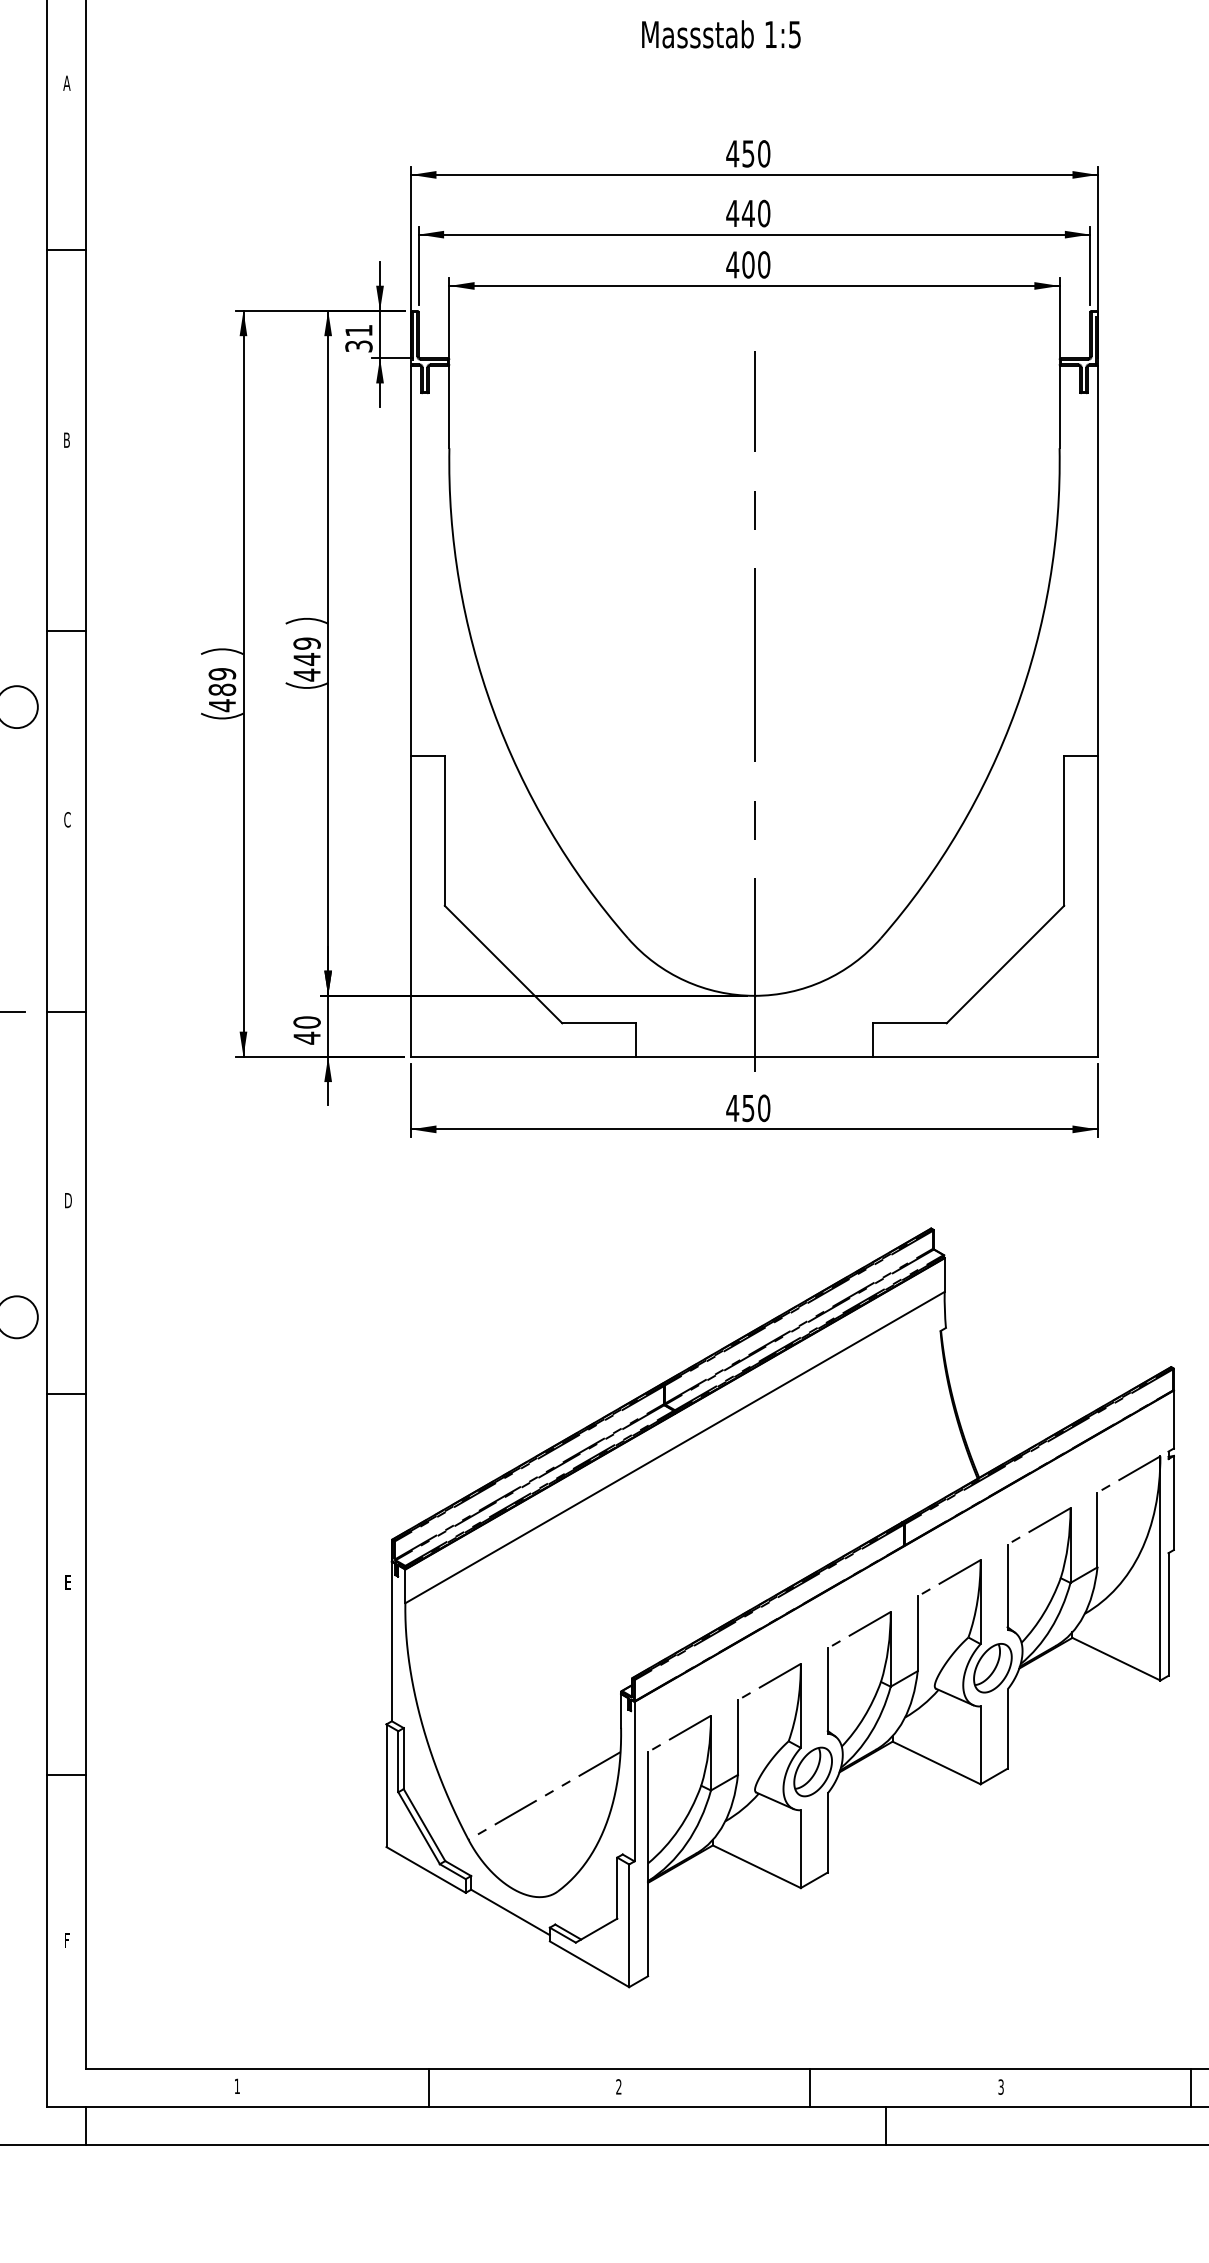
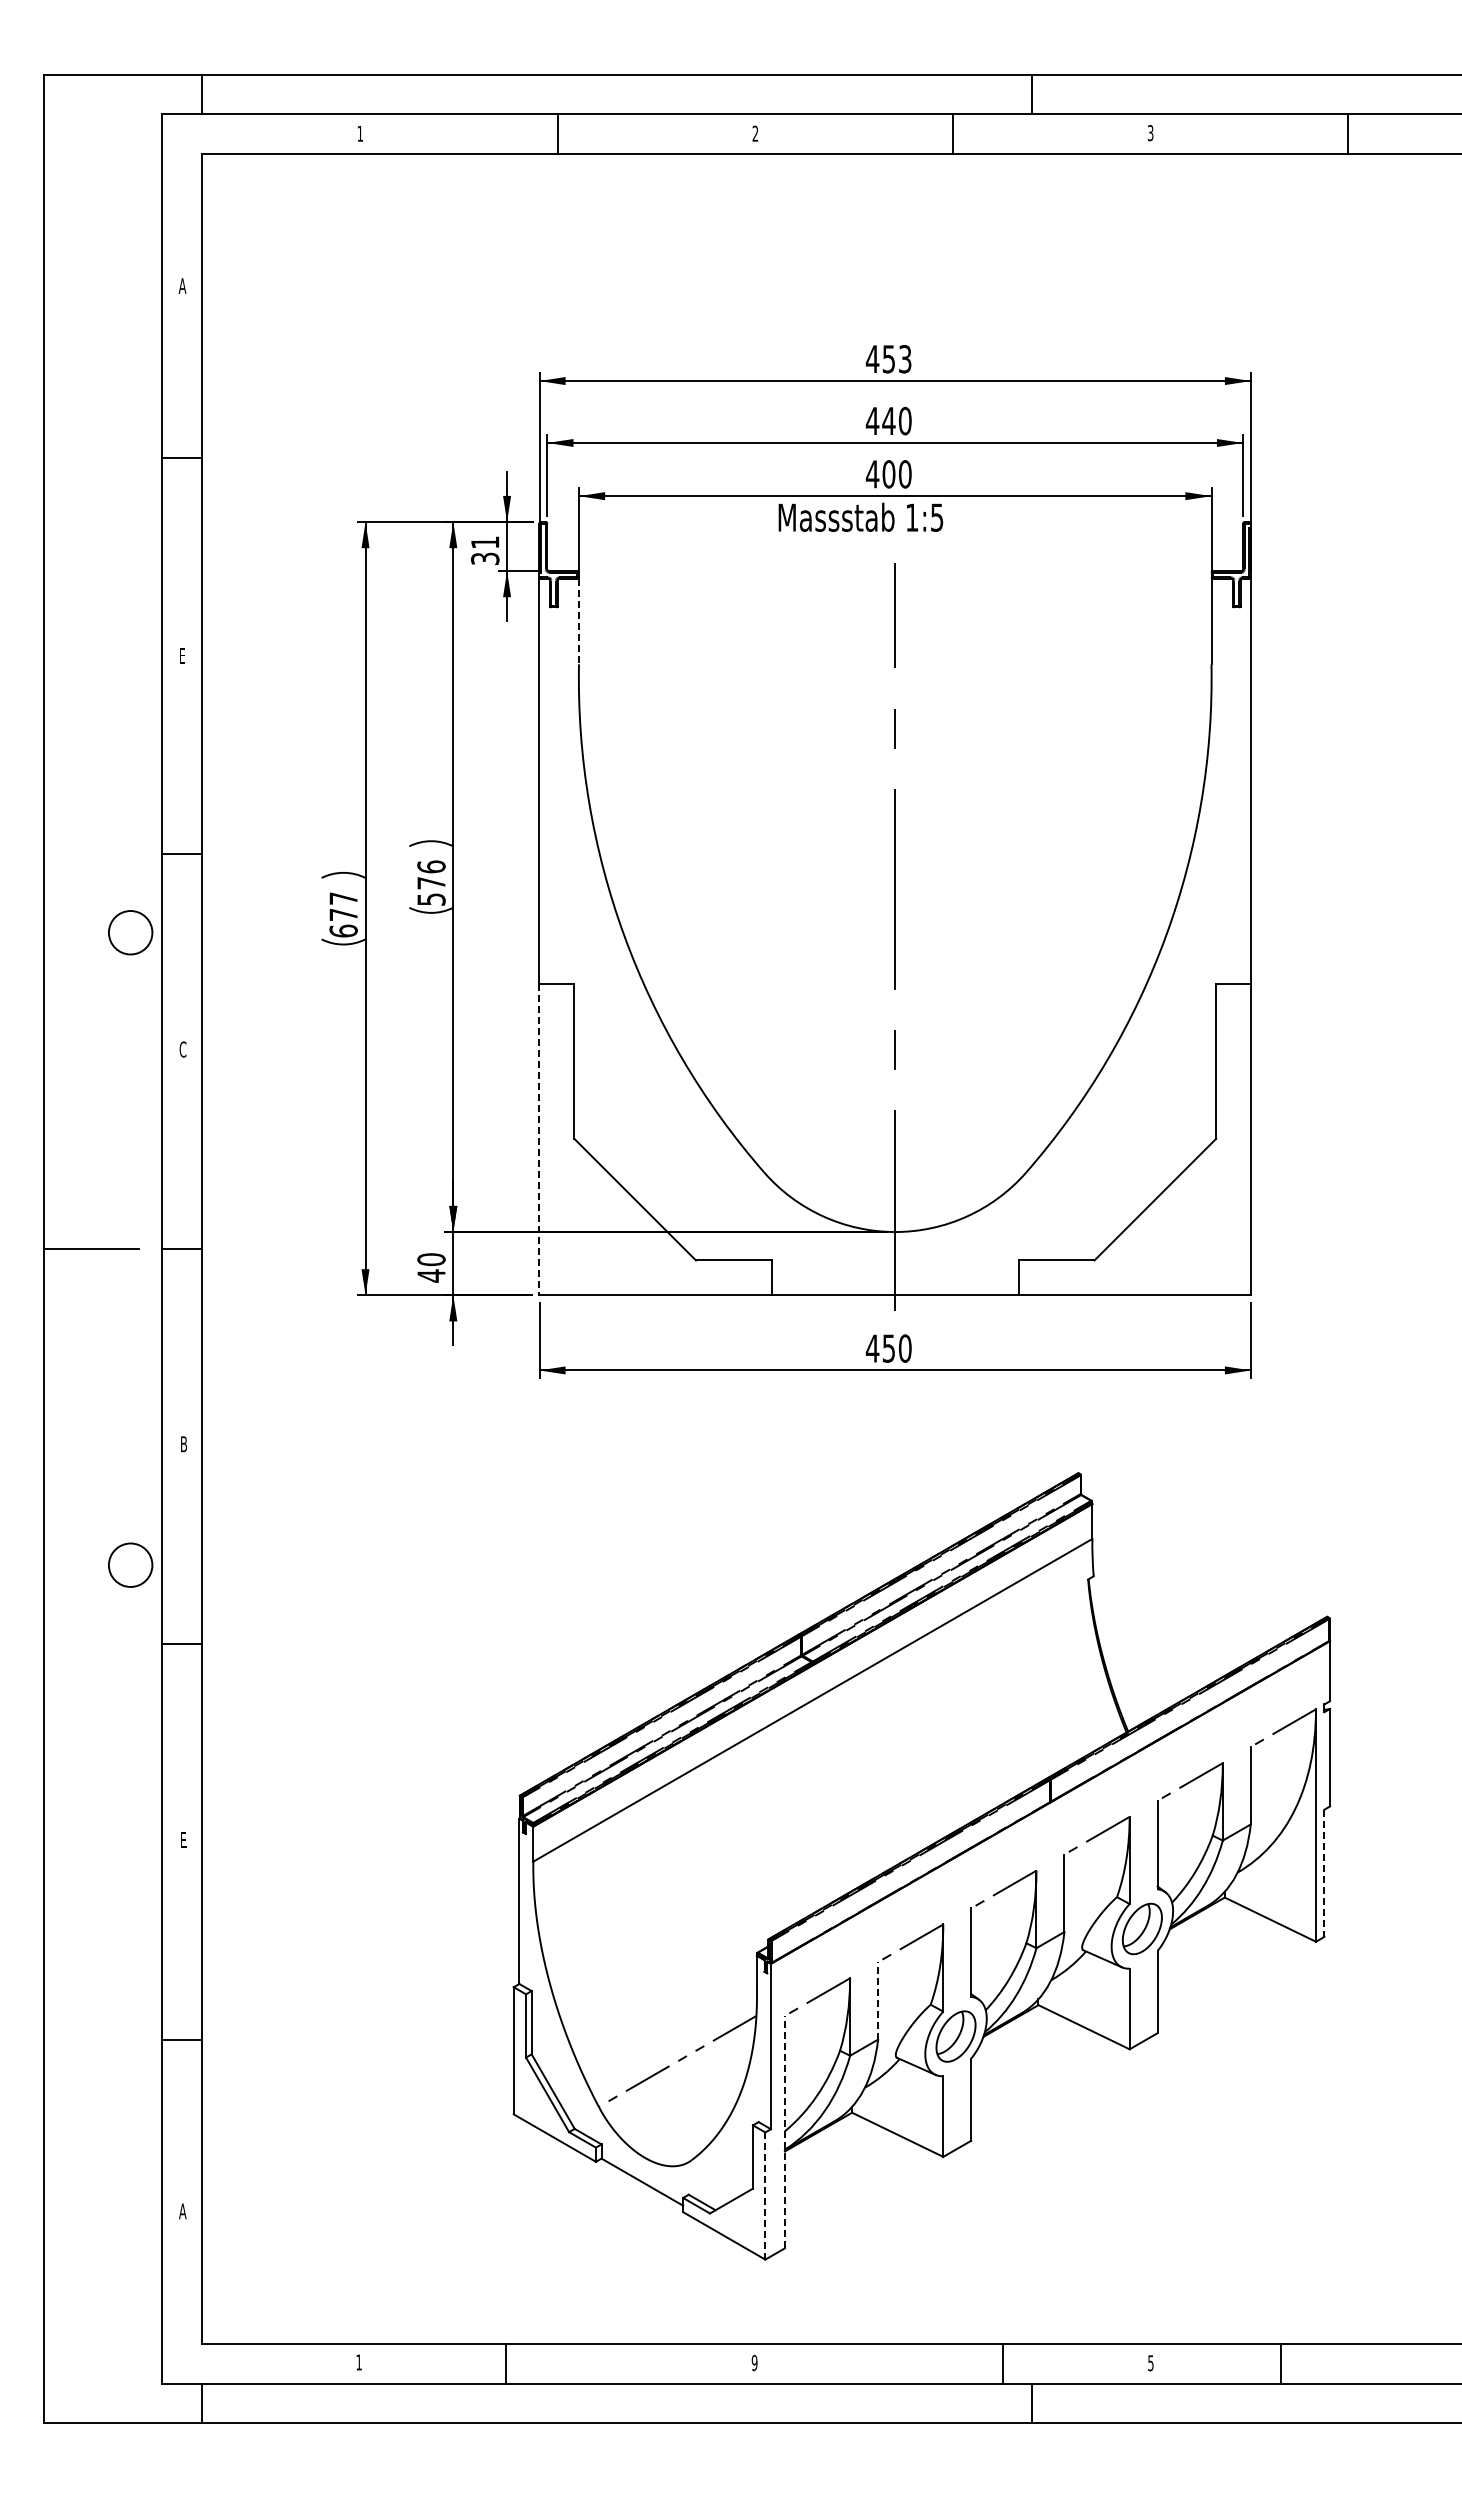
text: (720, 33) -> (860, 516), moved
text: (763, 154) -> (904, 359), 450 -> 453
line: (449, 406) -> (579, 621), solid -> dashed
text: (66, 439) -> (182, 655), B -> E
text: (307, 659) -> (431, 883), 449 -> 576
text: (222, 689) -> (343, 914), 489 -> 677
line: (411, 906) -> (539, 1139), solid -> dashed
text: (67, 1200) -> (183, 1444), D -> B
line: (1168, 1614) -> (1324, 1873), solid -> dashed
line: (738, 1737) -> (878, 2000), solid -> dashed
line: (647, 1863) -> (784, 2131), solid -> dashed
line: (629, 1926) -> (765, 2196), solid -> dashed
text: (66, 1940) -> (182, 2211), F -> A
text: (1000, 2086) -> (1150, 2362), 3 -> 5
line: (428, 2087) -> (505, 2363), moved
text: (618, 2087) -> (754, 2363), 2 -> 9
line: (809, 2087) -> (1002, 2363), moved
line: (1191, 2087) -> (1281, 2363), moved

